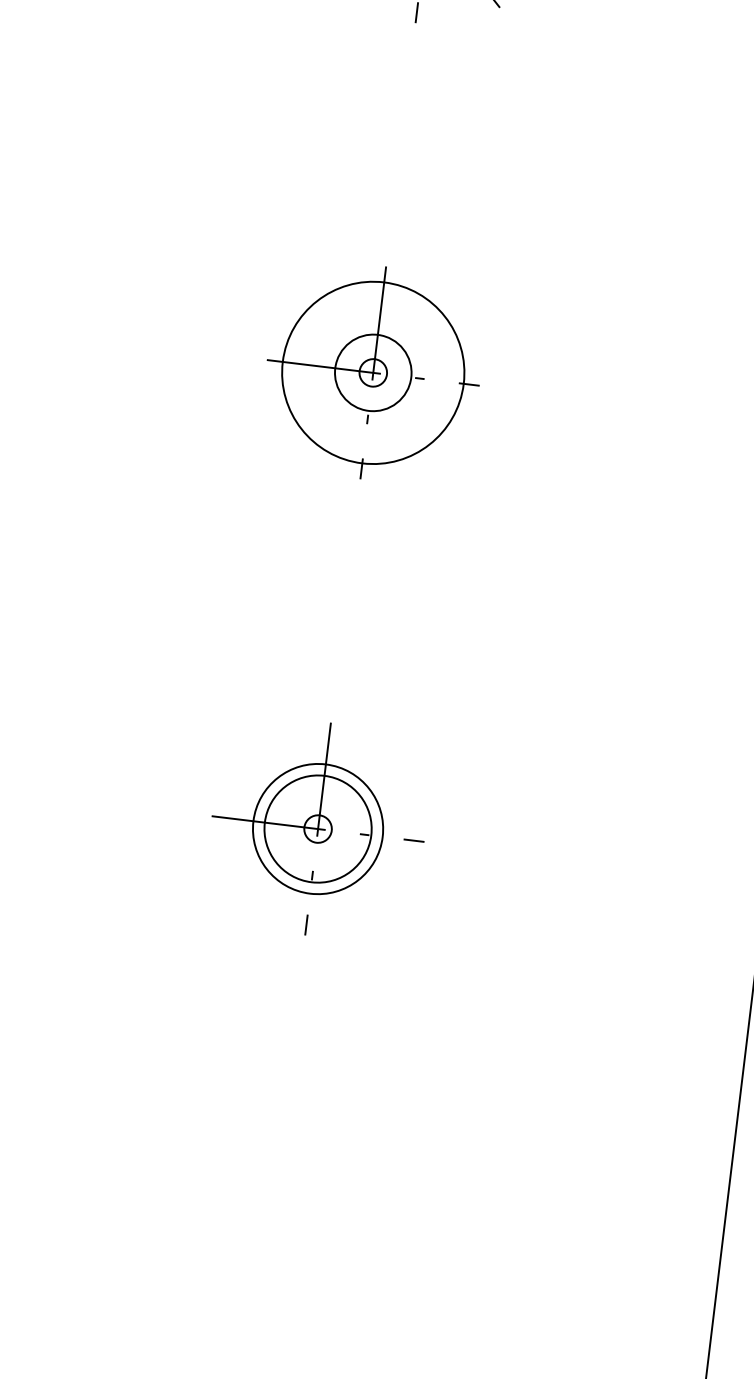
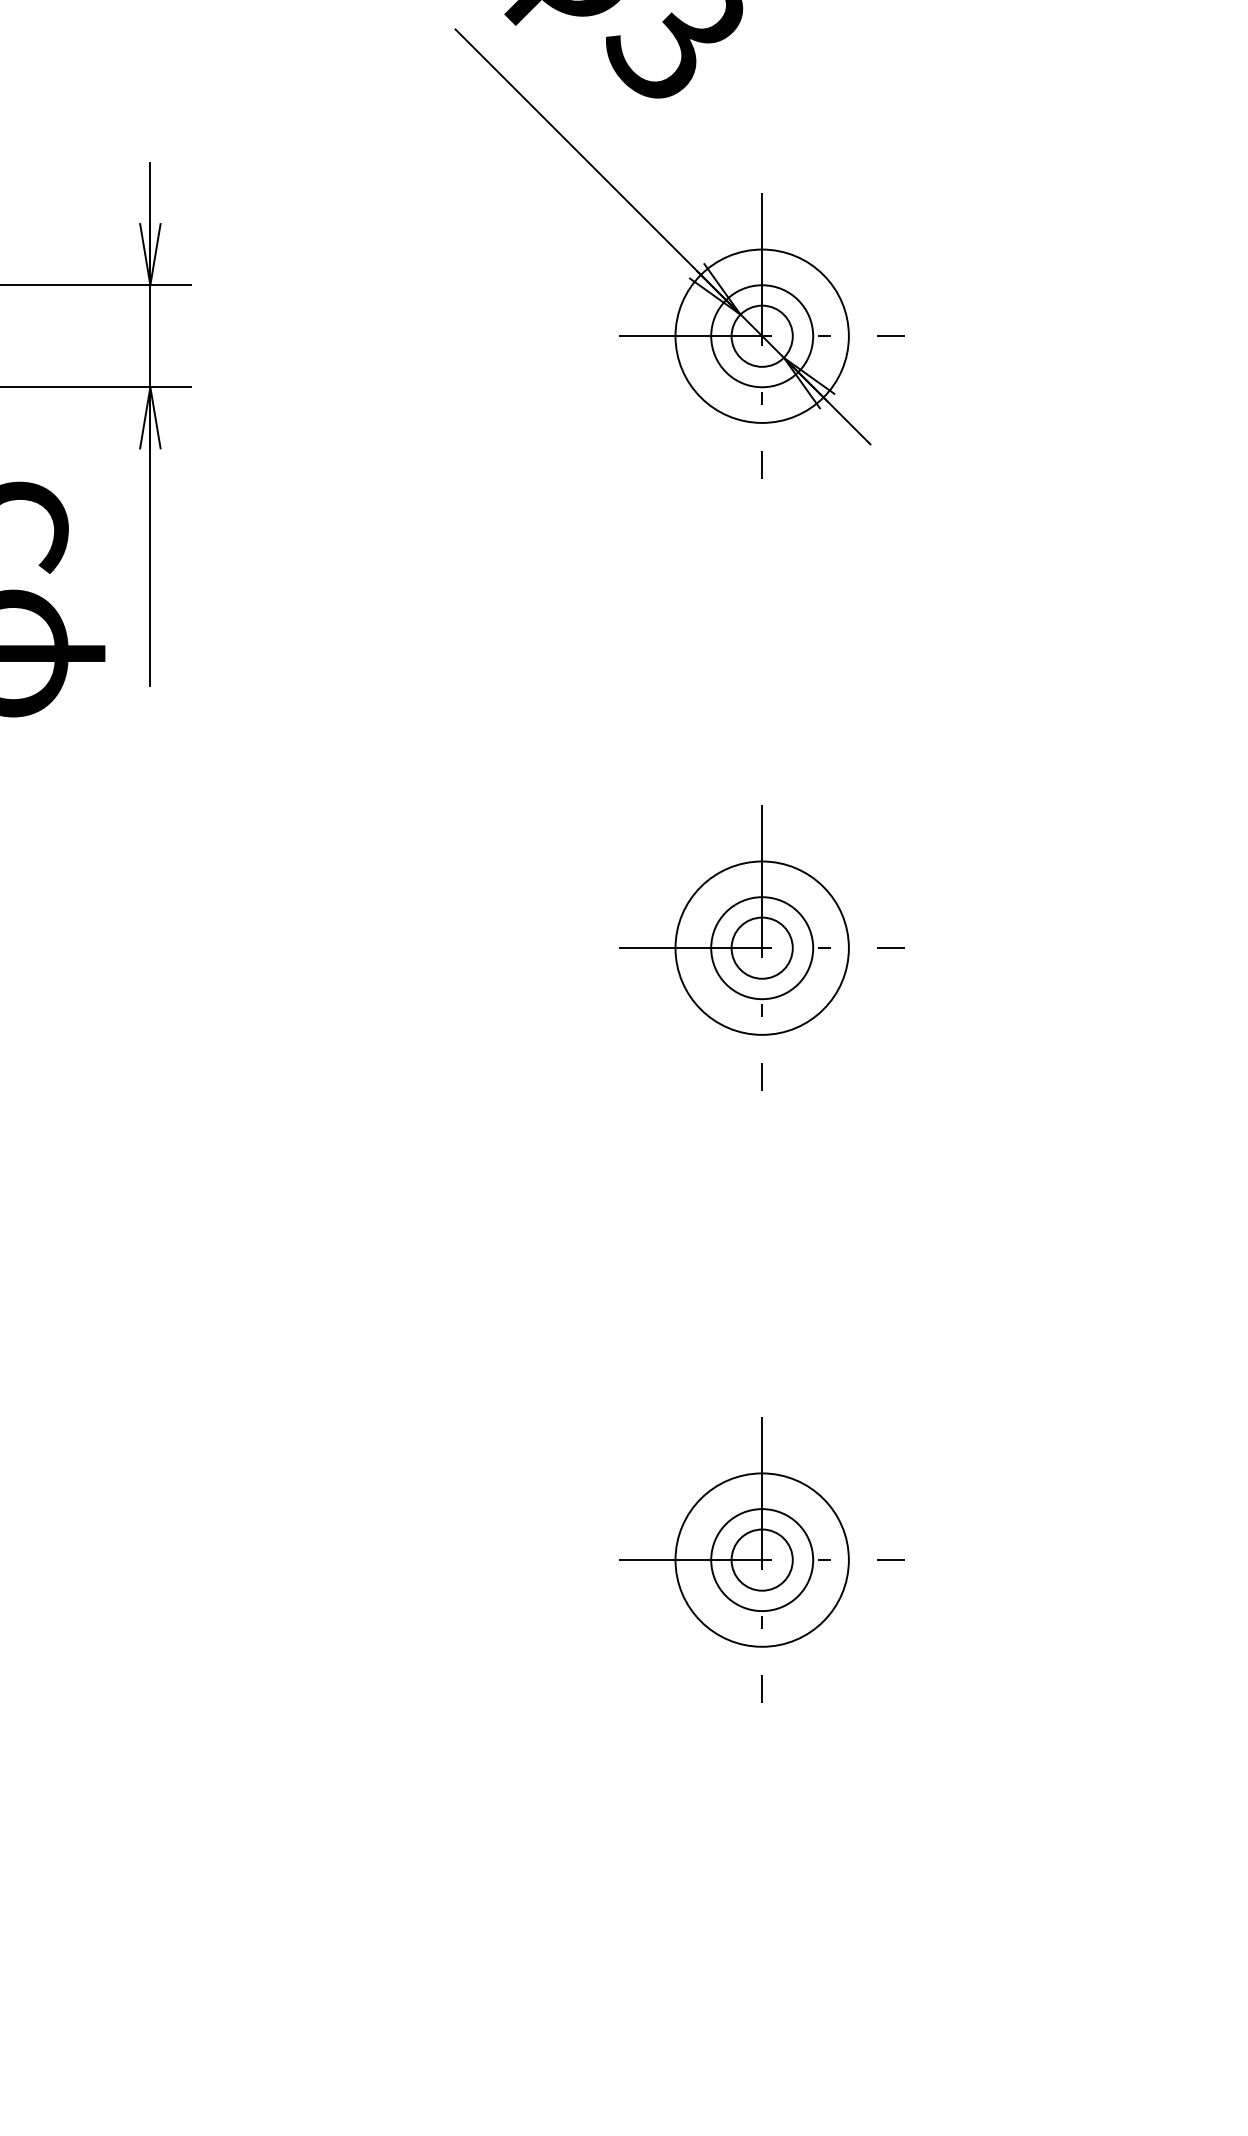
circle: (372, 372) -> (761, 947), size x0.71
circle: (372, 372) -> (761, 947), size x1.67
circle: (317, 828) -> (761, 1559), size x1.67
circle: (318, 829) -> (762, 1560), size x0.71

